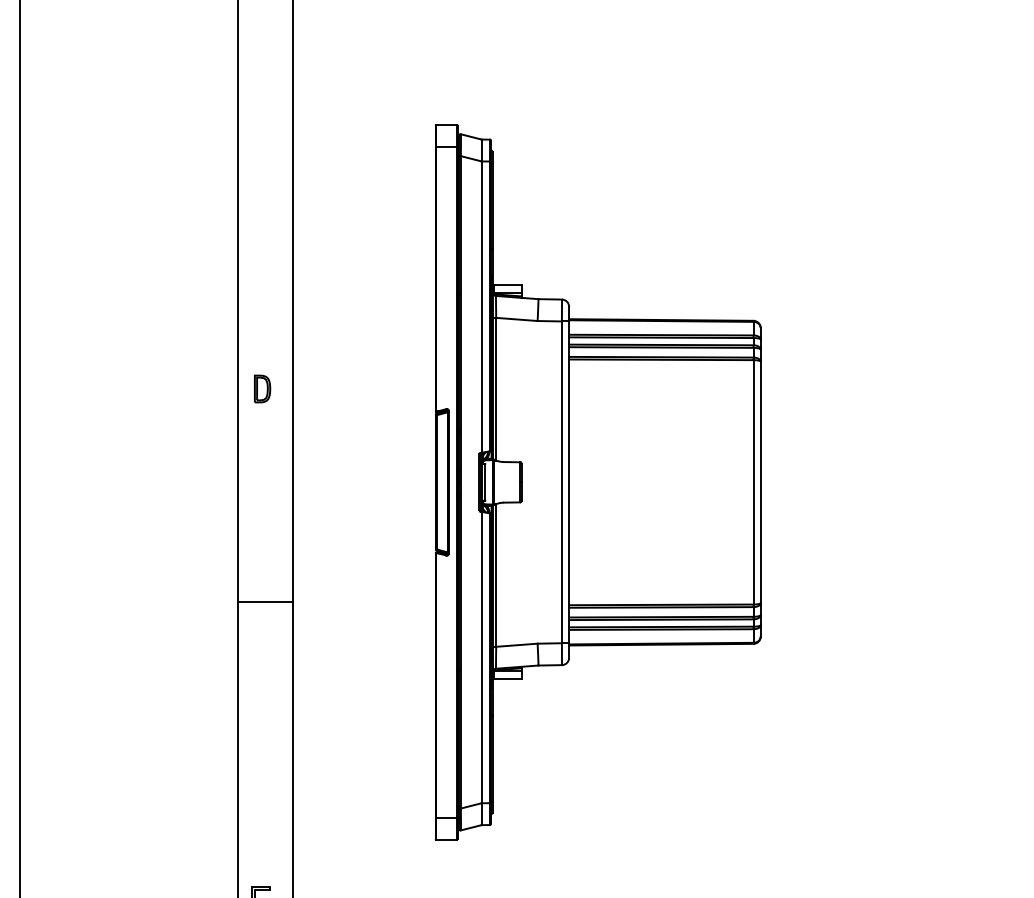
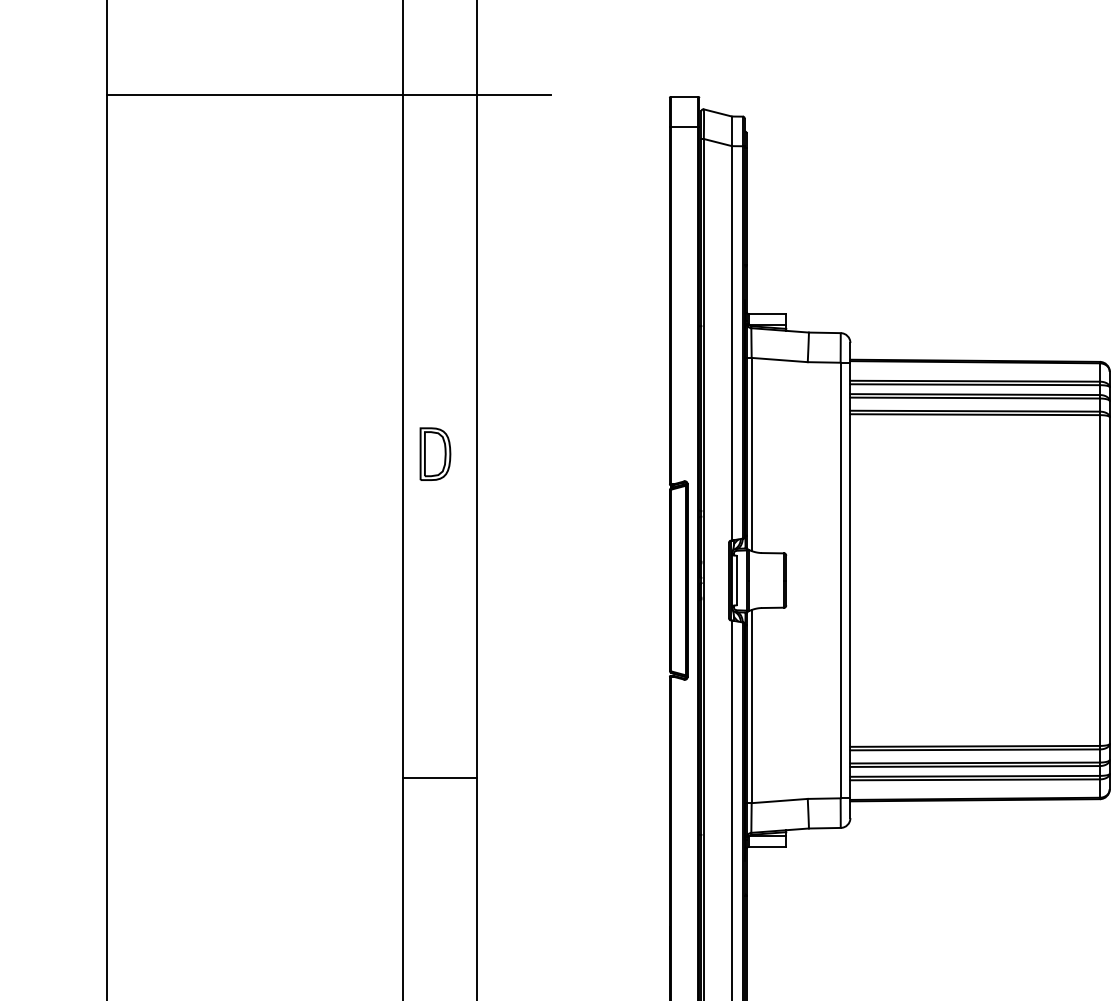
line: (183, 123) -> (328, 94), added
part: (262, 388) -> (435, 453), size x1.43
line: (265, 601) -> (439, 778), moved

